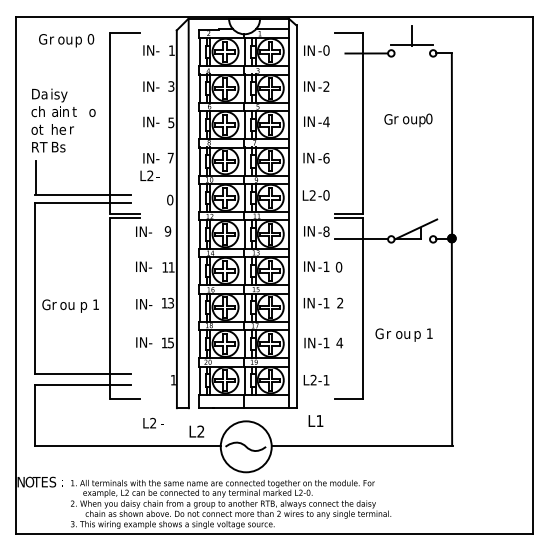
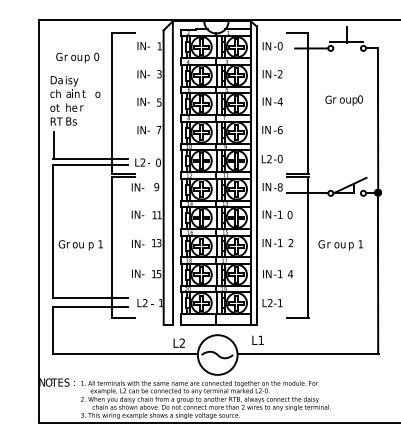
text: (66, 40) -> (77, 57), moved
text: (149, 175) -> (142, 162), moved
text: (403, 334) -> (340, 244), moved
text: (315, 420) -> (257, 339), moved
text: (153, 422) -> (145, 302), moved

